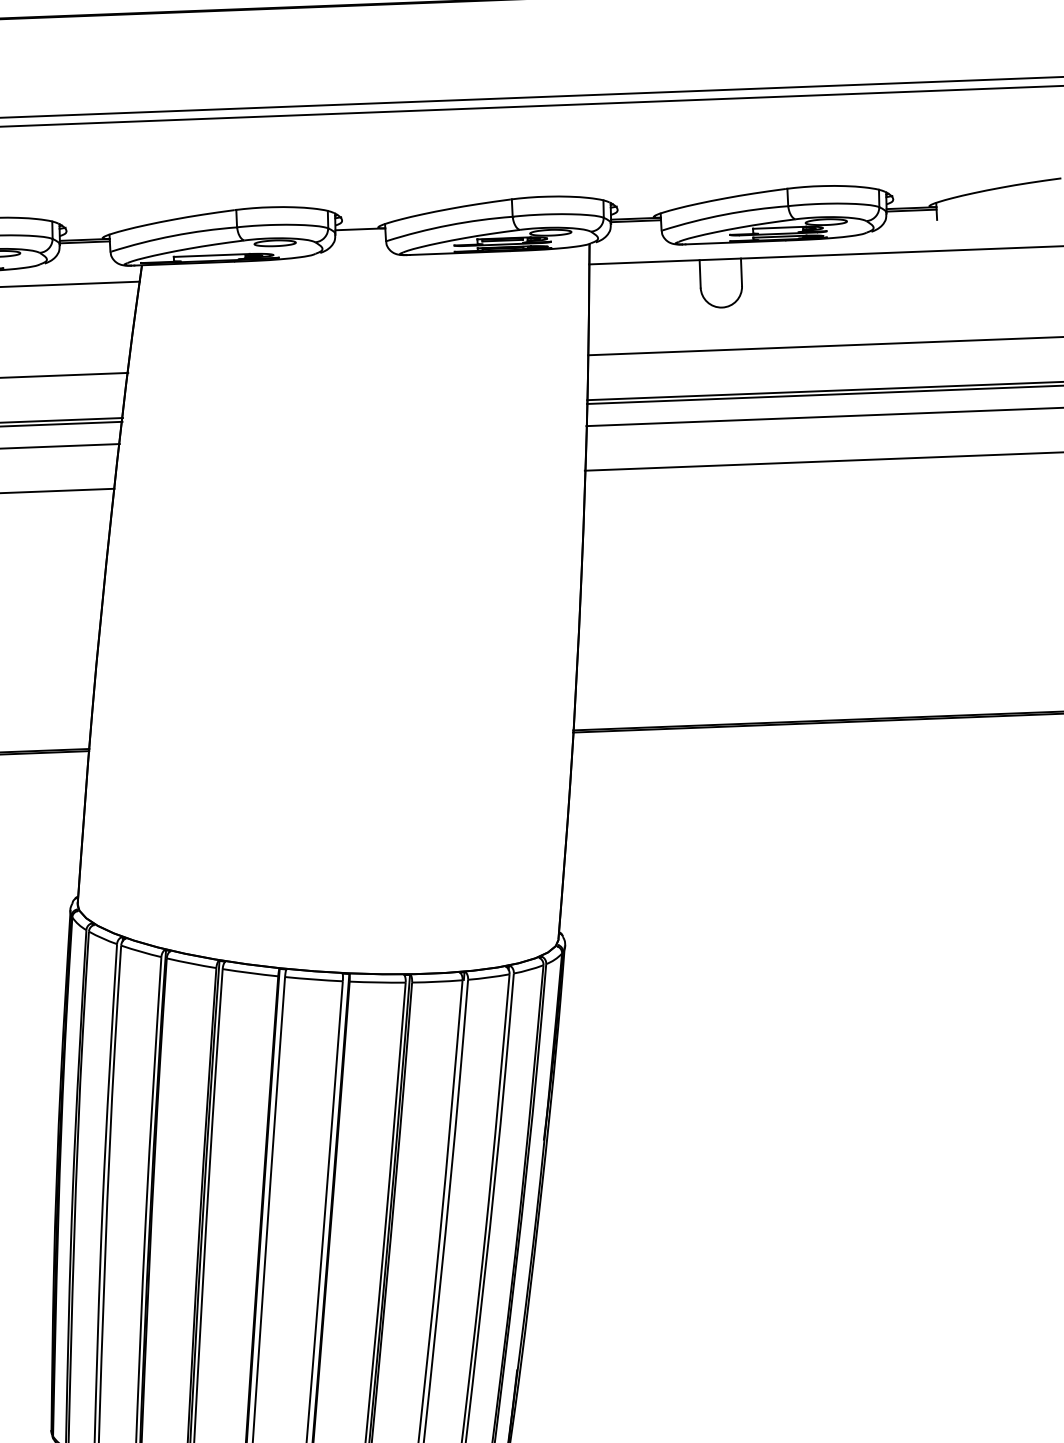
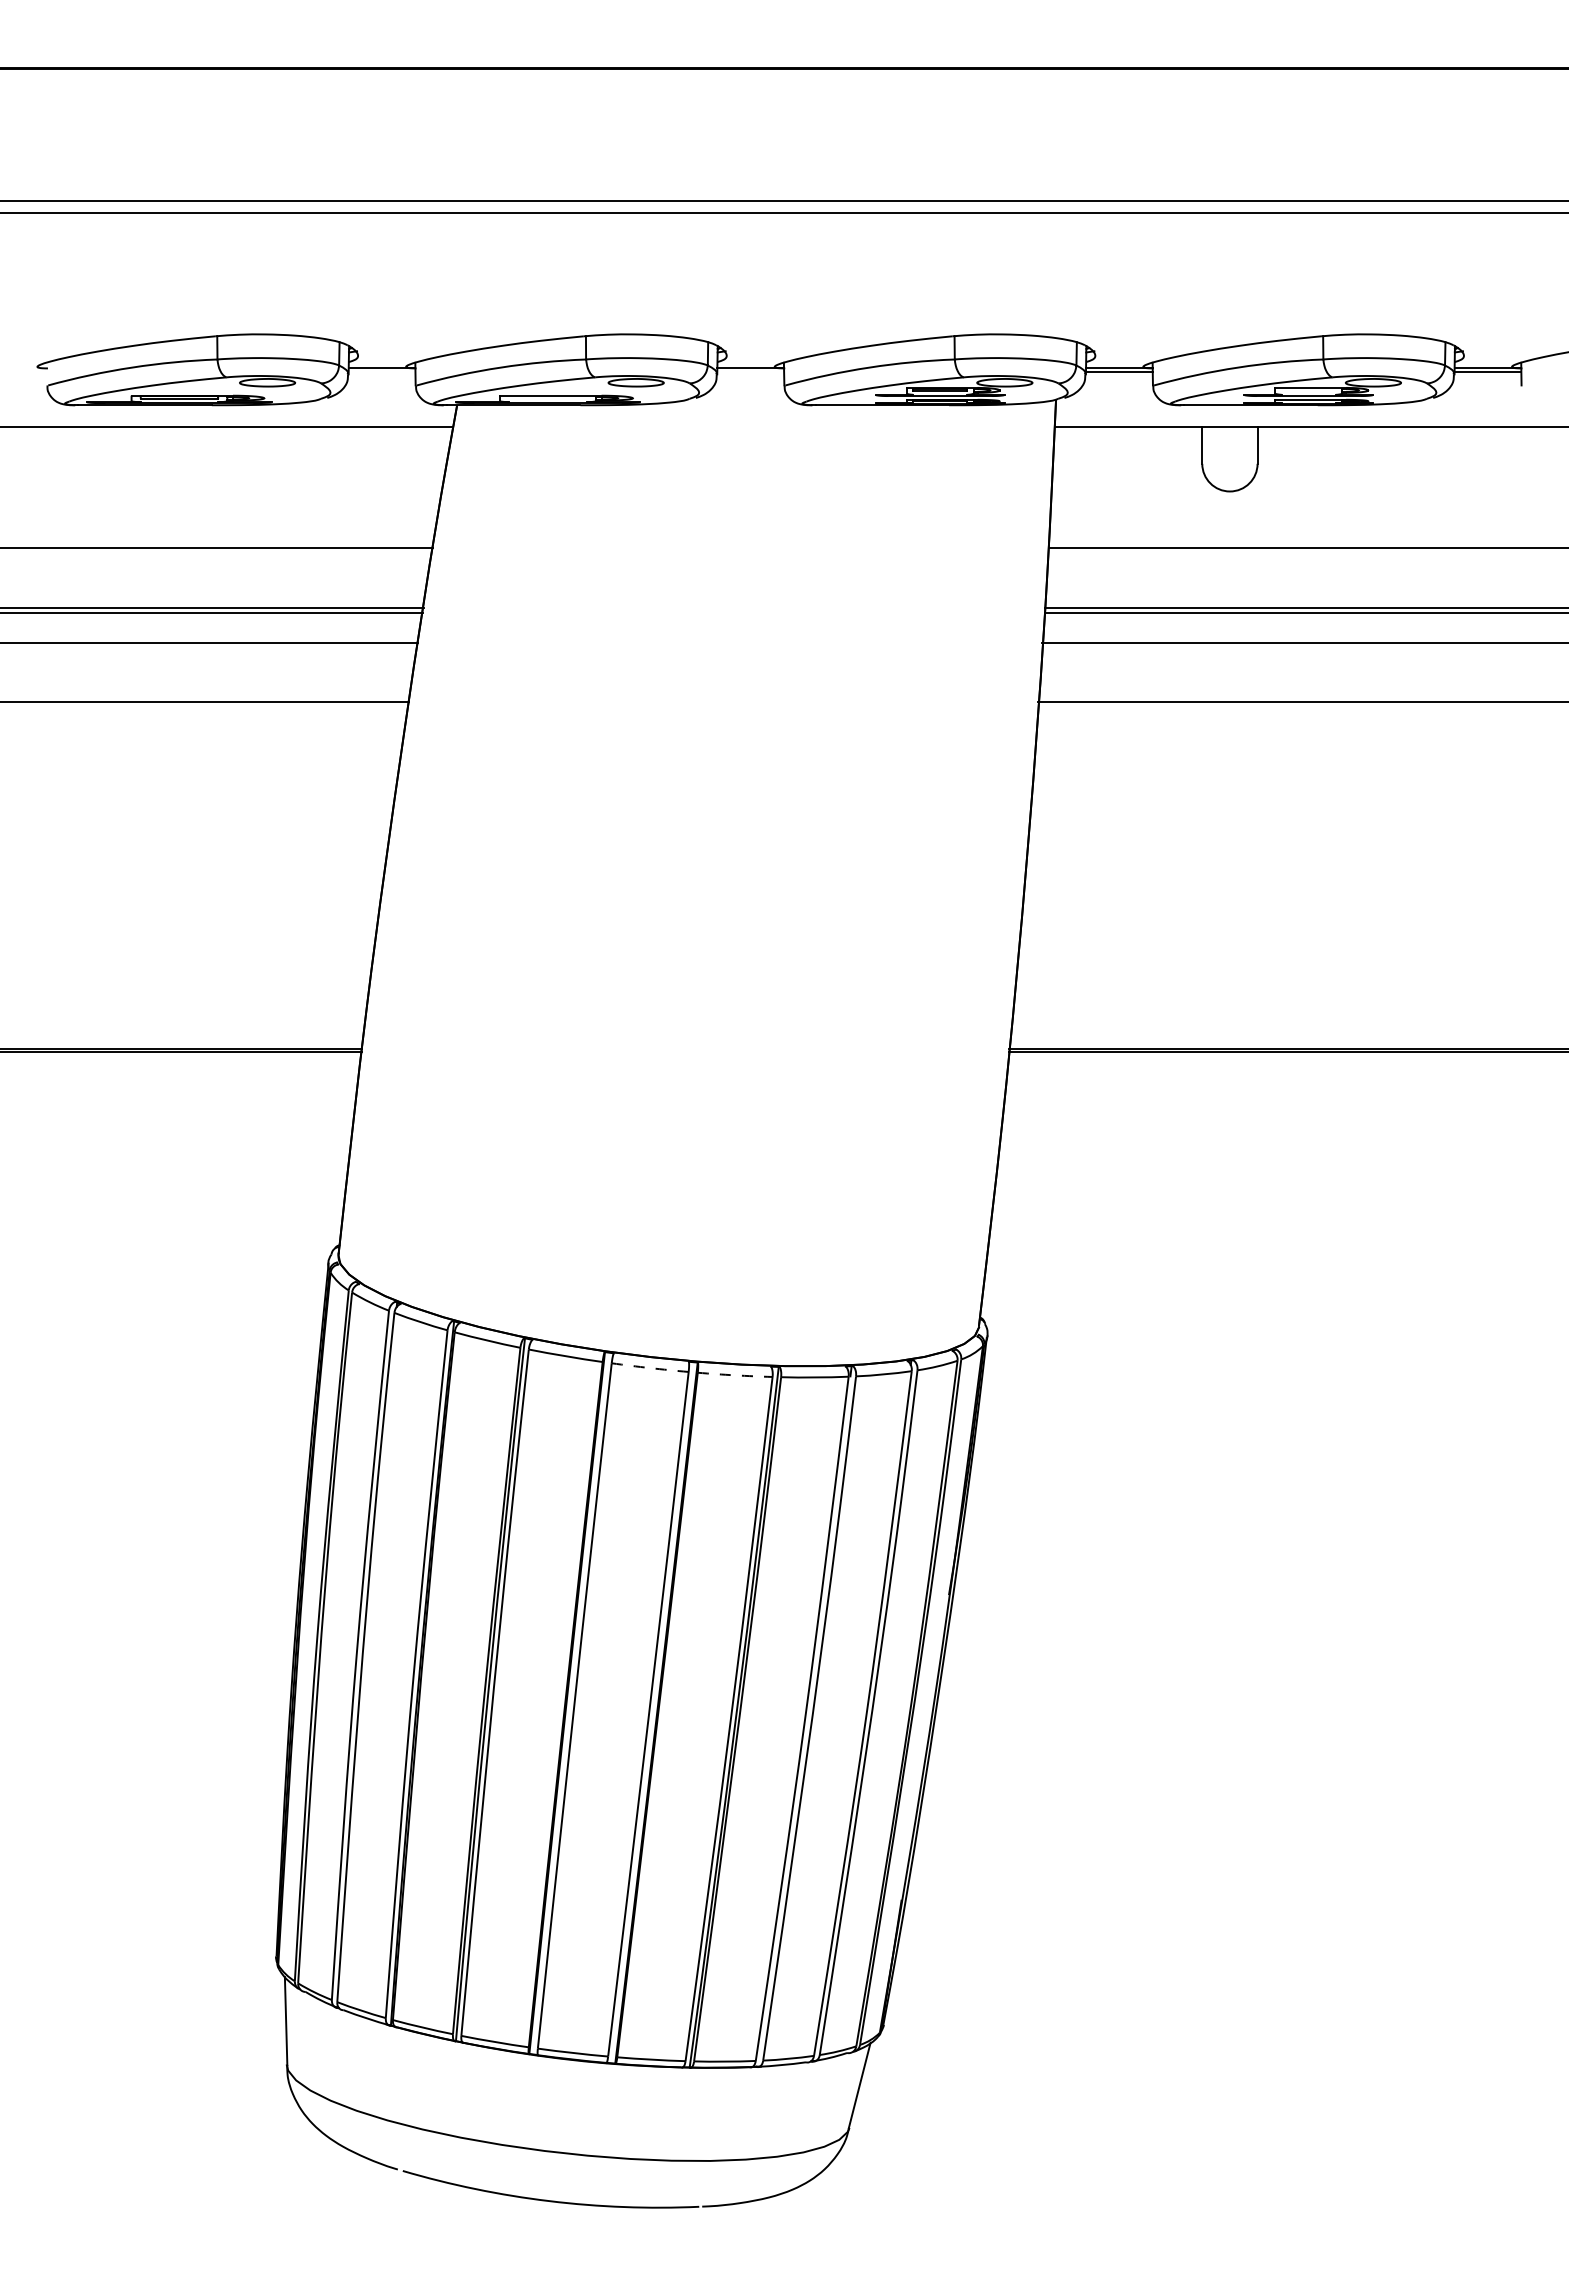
line: (84, 242) -> (381, 371), removed
arc: (314, 979) -> (650, 1368), solid -> dashed
arc: (377, 982) -> (735, 1375), solid -> dashed

